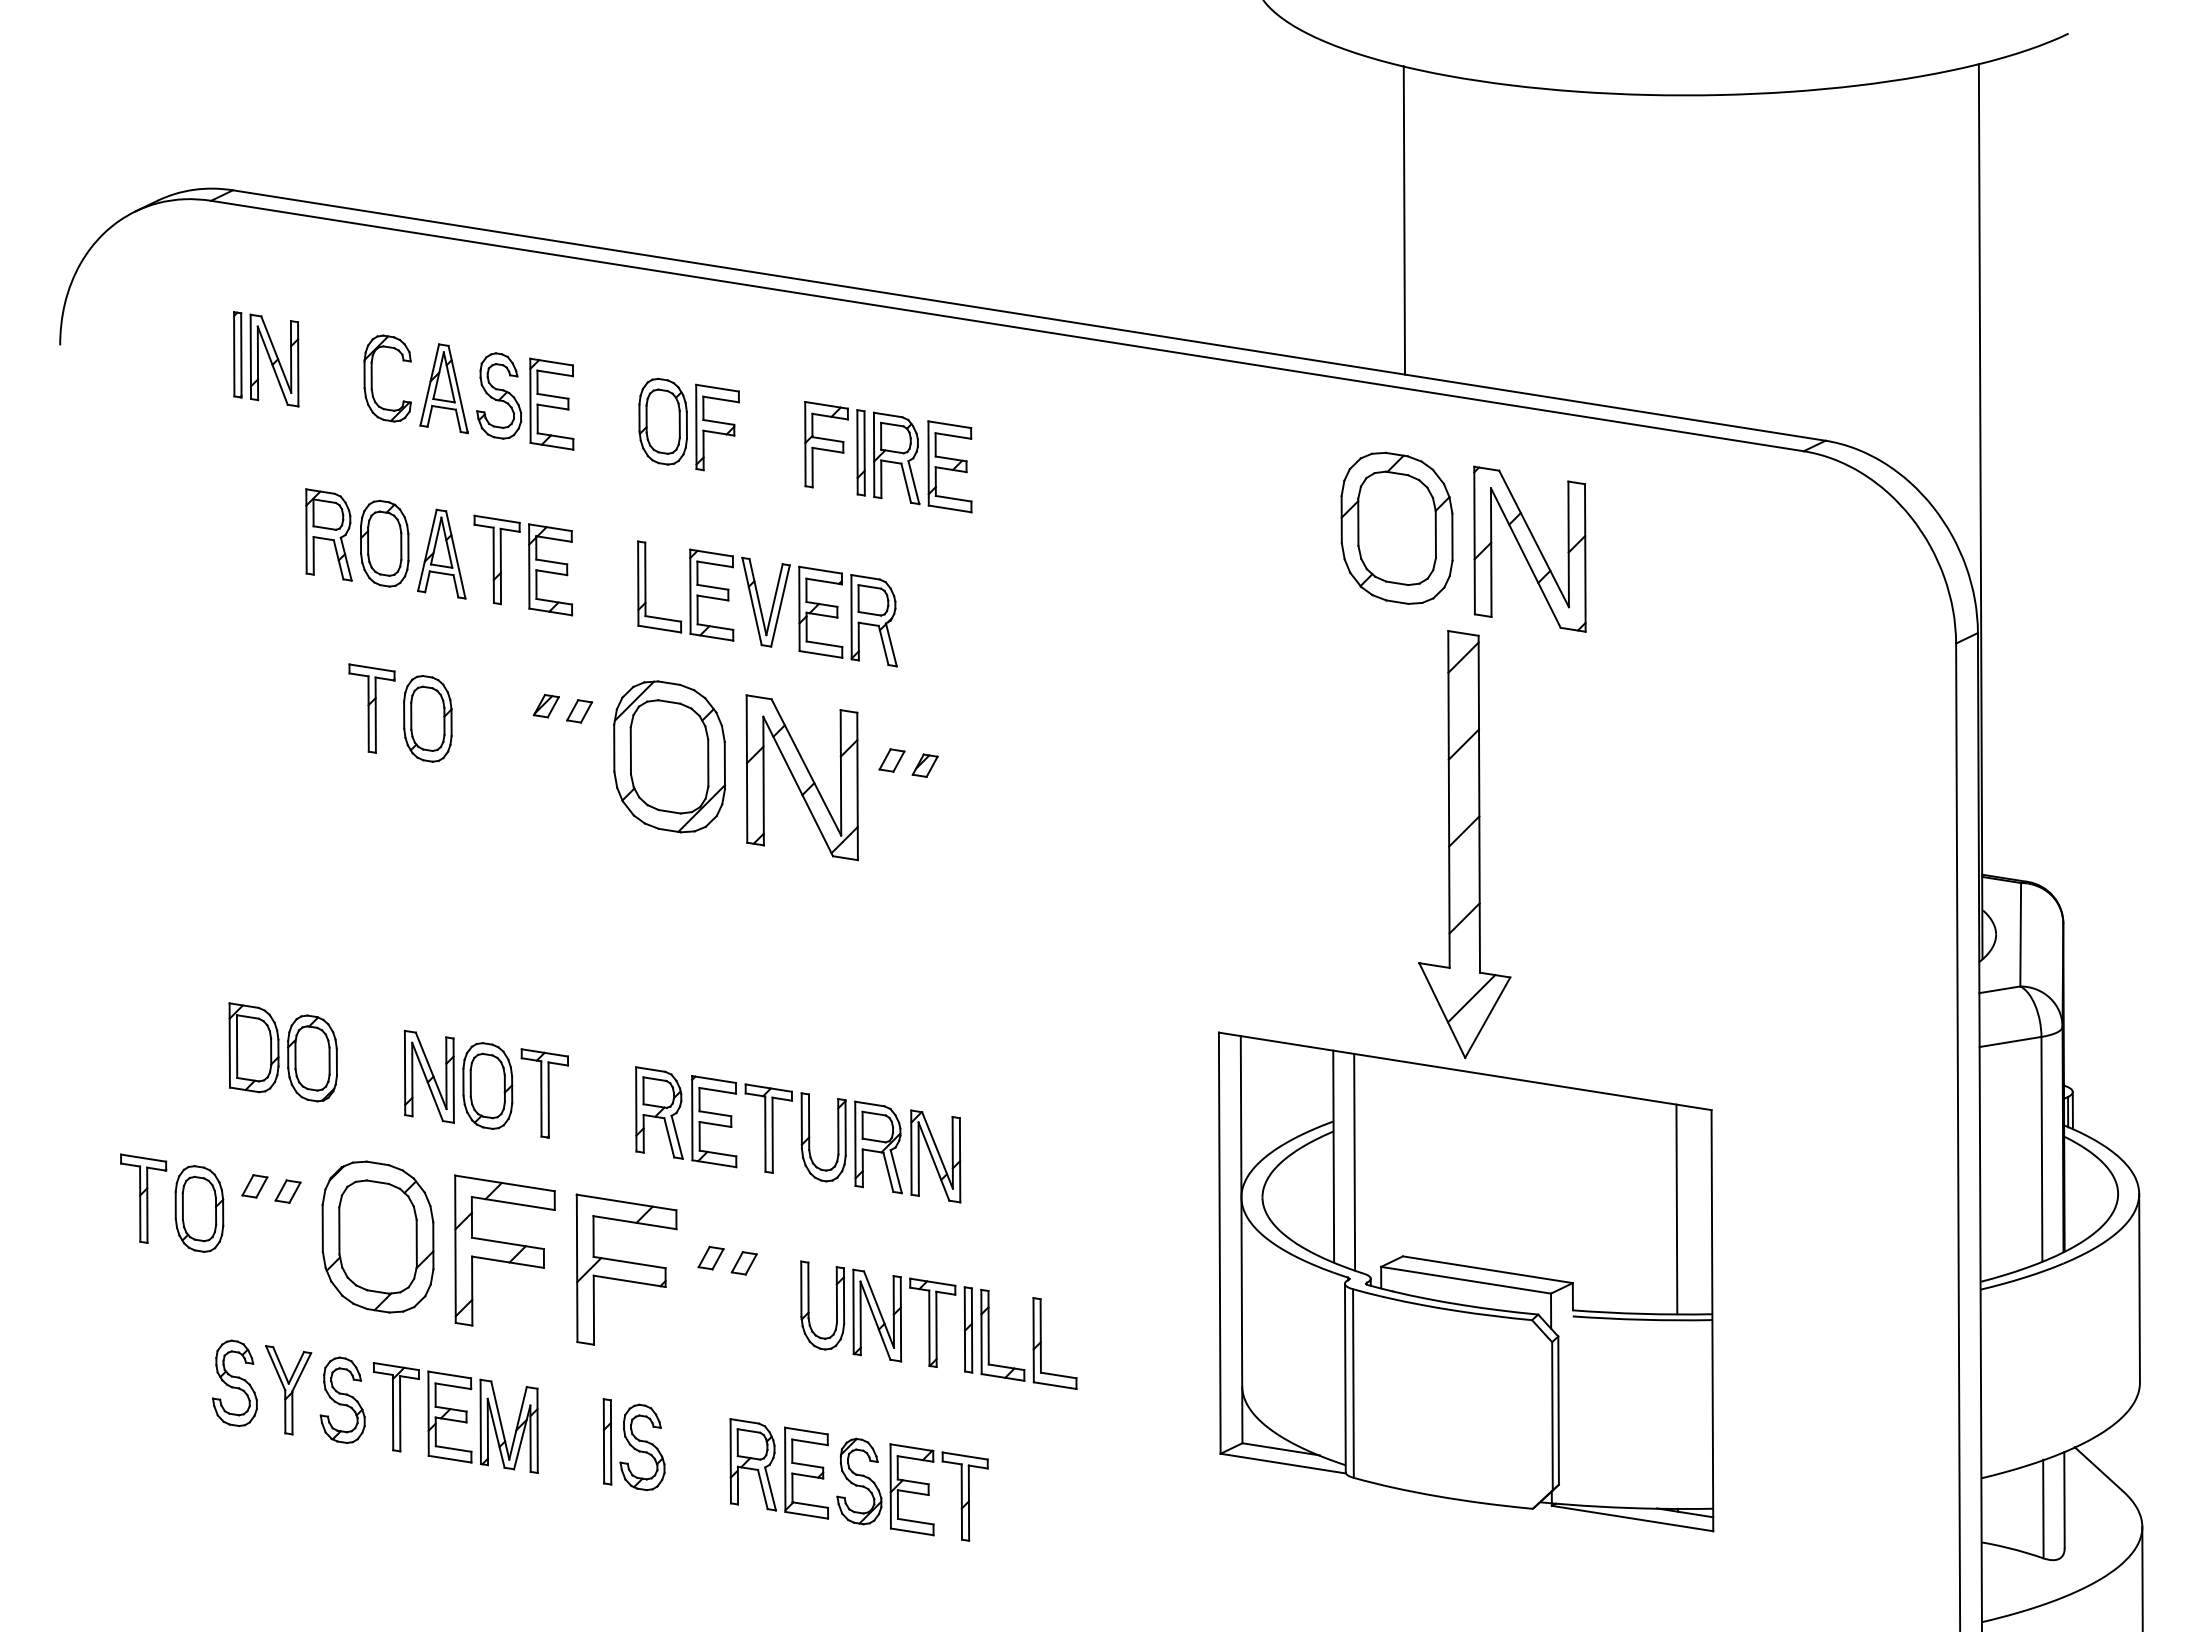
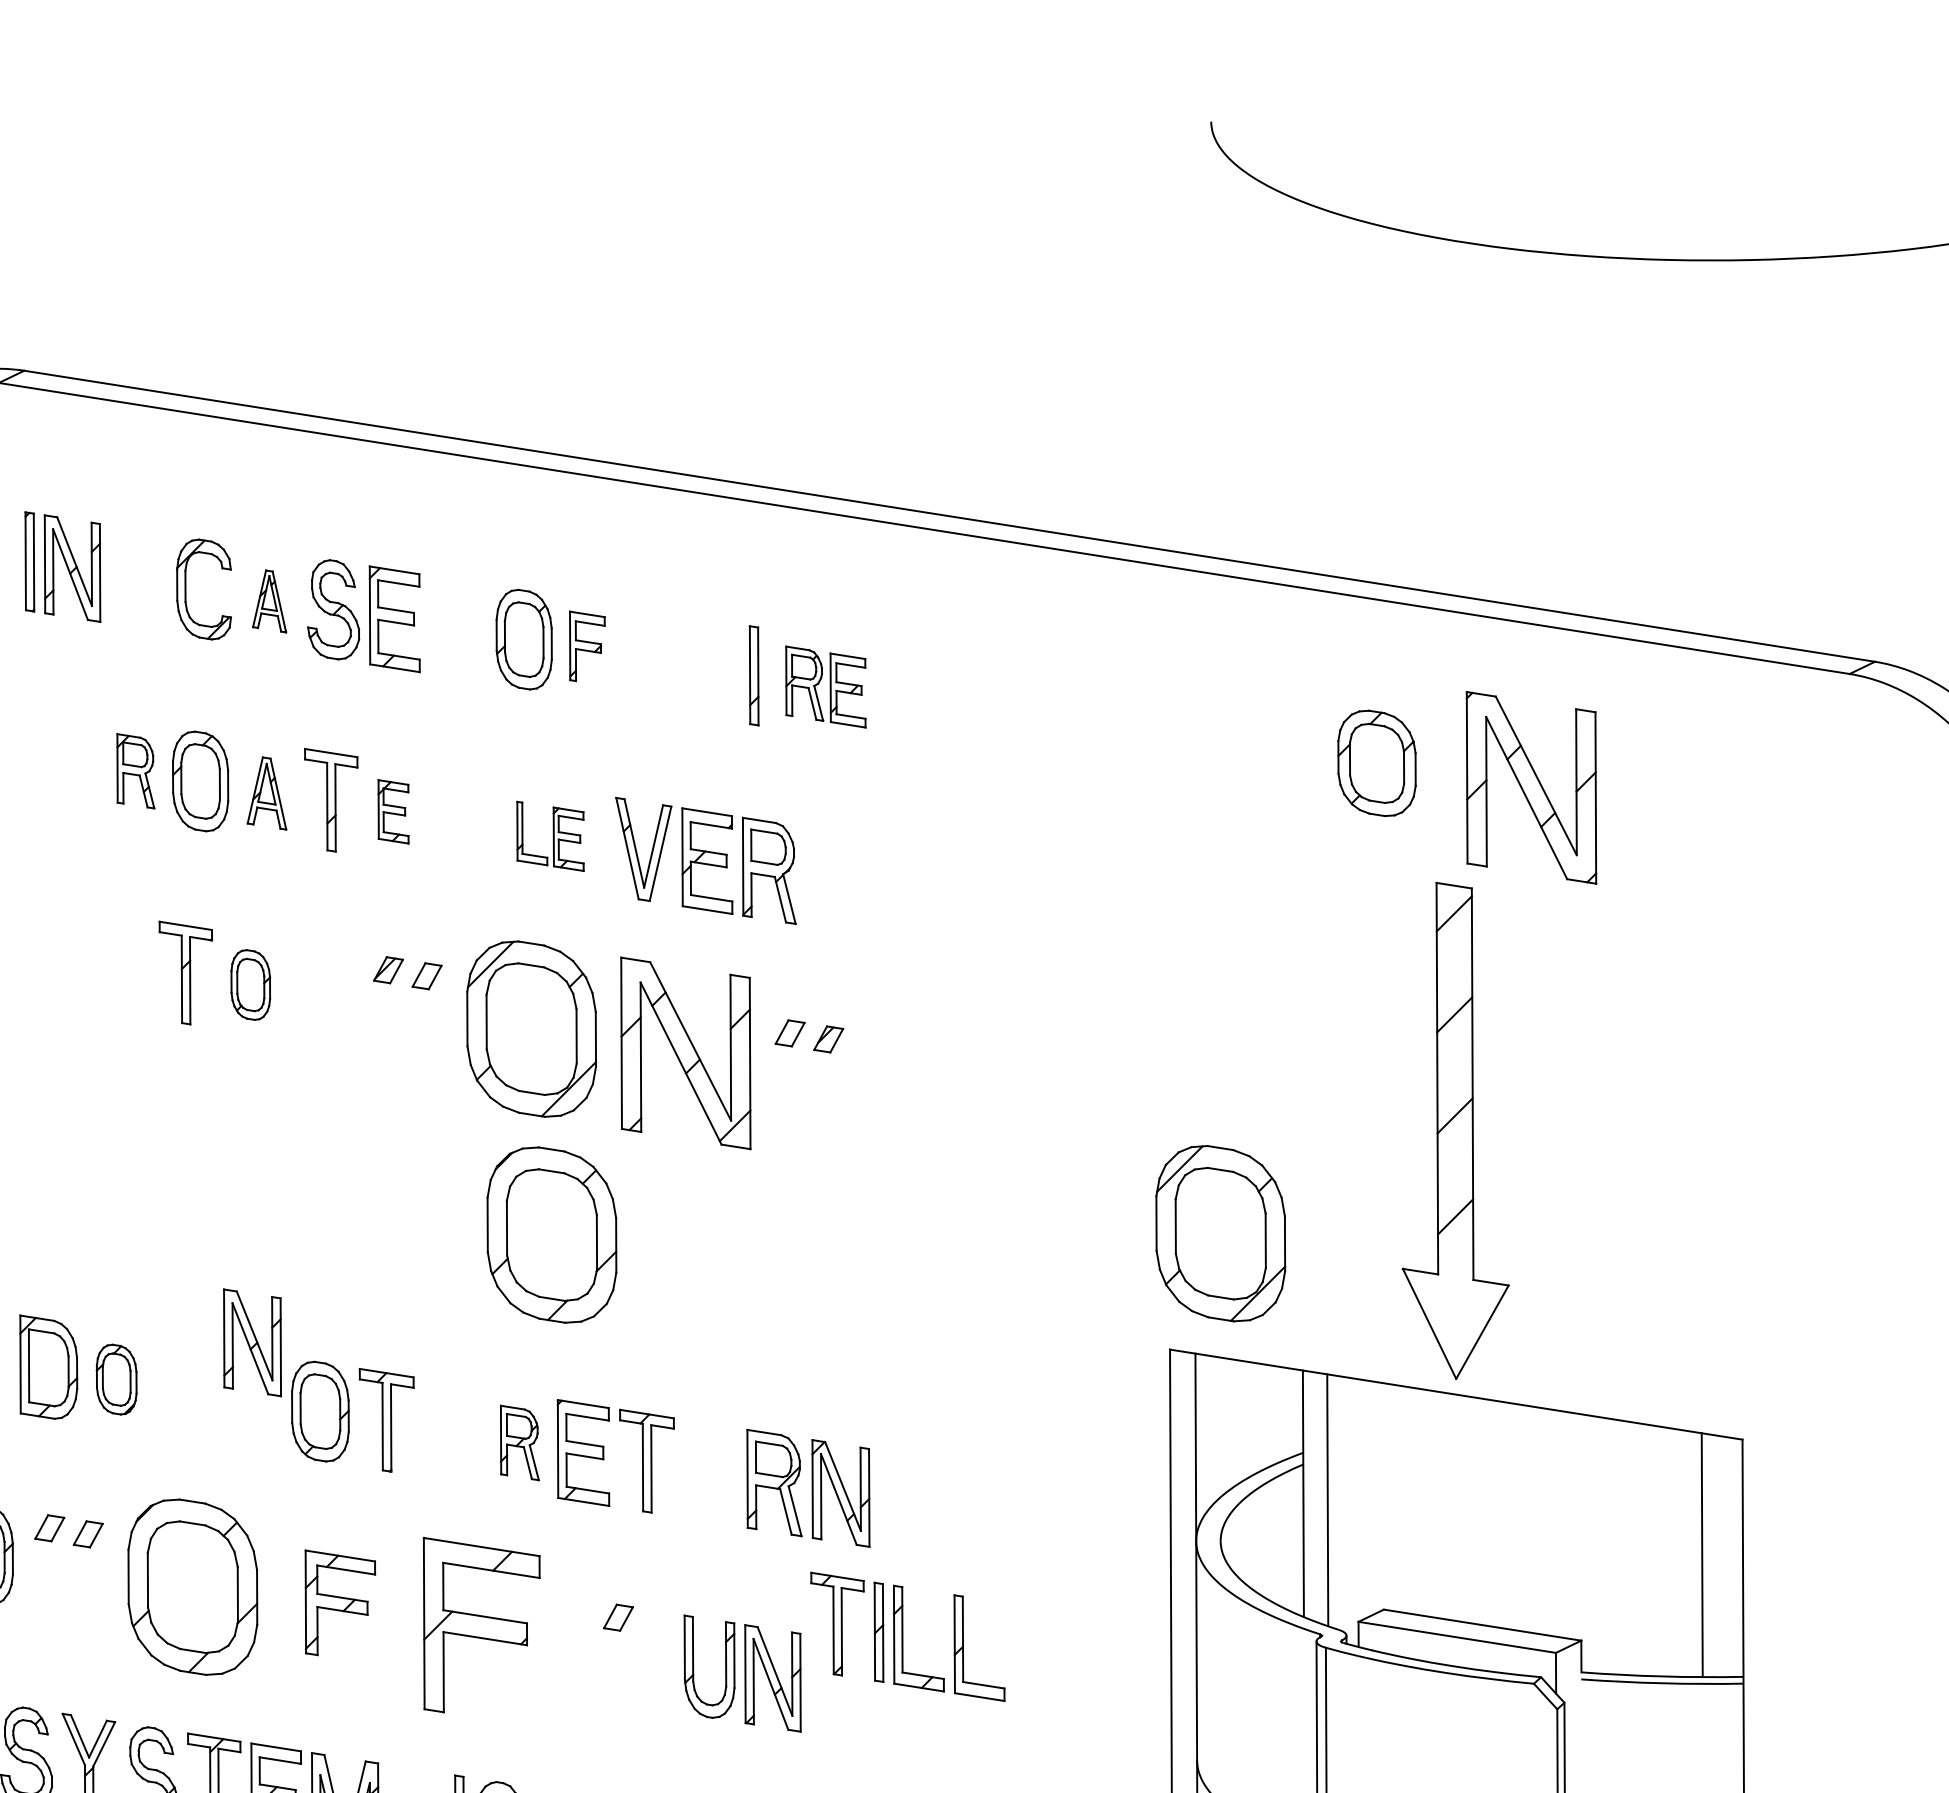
line: (1404, 220) -> (1385, 405), removed
part: (443, 388) -> (268, 601), size x0.6
part: (717, 427) -> (587, 646), size x0.7
part: (826, 444) -> (714, 666), removed
part: (922, 462) -> (825, 687), size x0.7
part: (1396, 527) -> (1376, 762), size x0.6
part: (328, 534) -> (135, 770), size x0.7
part: (441, 553) -> (266, 792), size x0.7
part: (550, 569) -> (393, 811), size x0.6
part: (685, 590) -> (550, 835), size x0.6
part: (427, 718) -> (250, 984), size x0.7
part: (1262, 932) -> (1220, 1233), added
part: (686, 933) -> (551, 1234), added
line: (1471, 998) -> (1463, 1309), removed
part: (312, 1058) -> (116, 1379), size x0.7
part: (428, 1076) -> (251, 1342), moved
part: (659, 1112) -> (519, 1442), size x0.7
part: (810, 1137) -> (695, 1471), removed
part: (504, 1250) -> (339, 1602), size x0.6
part: (710, 1257) -> (579, 1610), removed
part: (993, 1333) -> (908, 1636), moved

